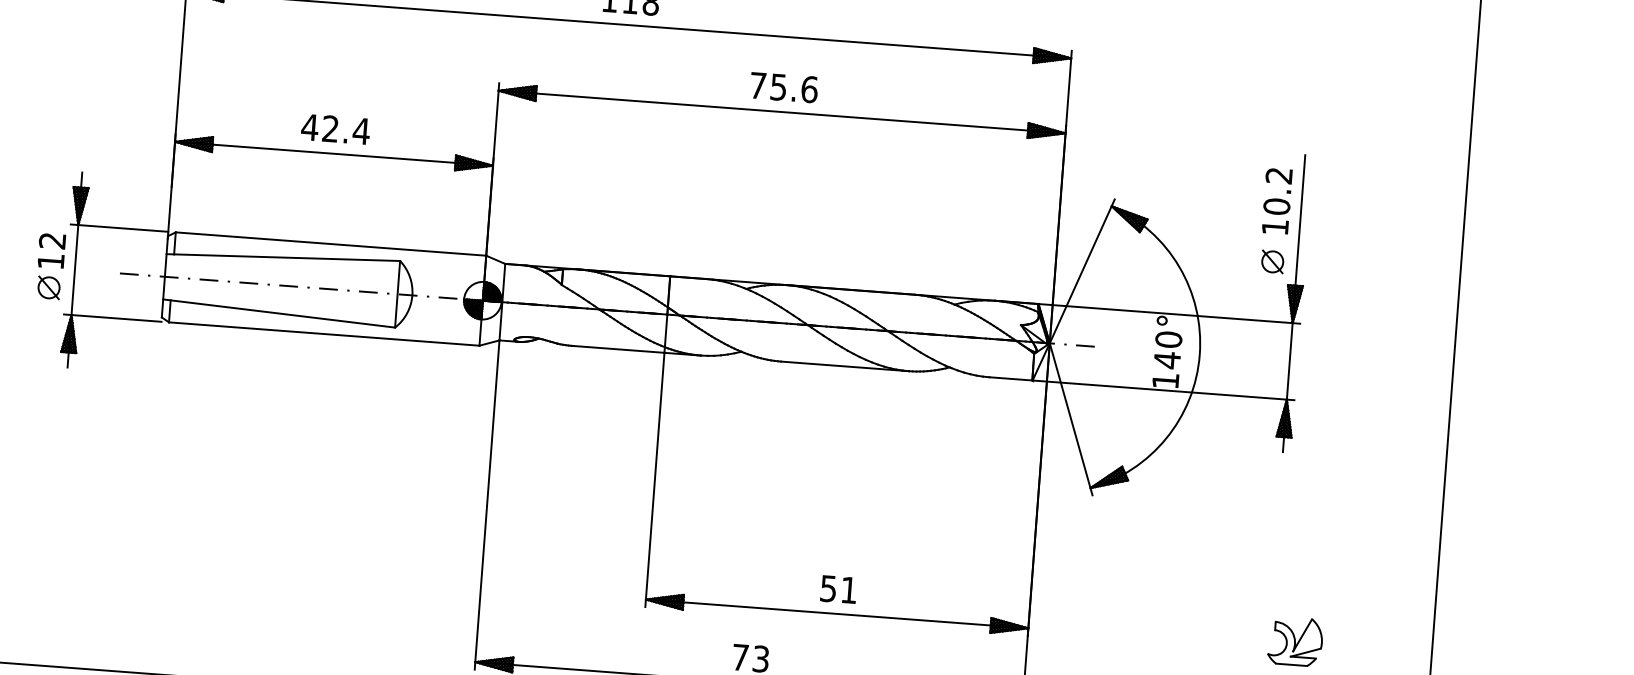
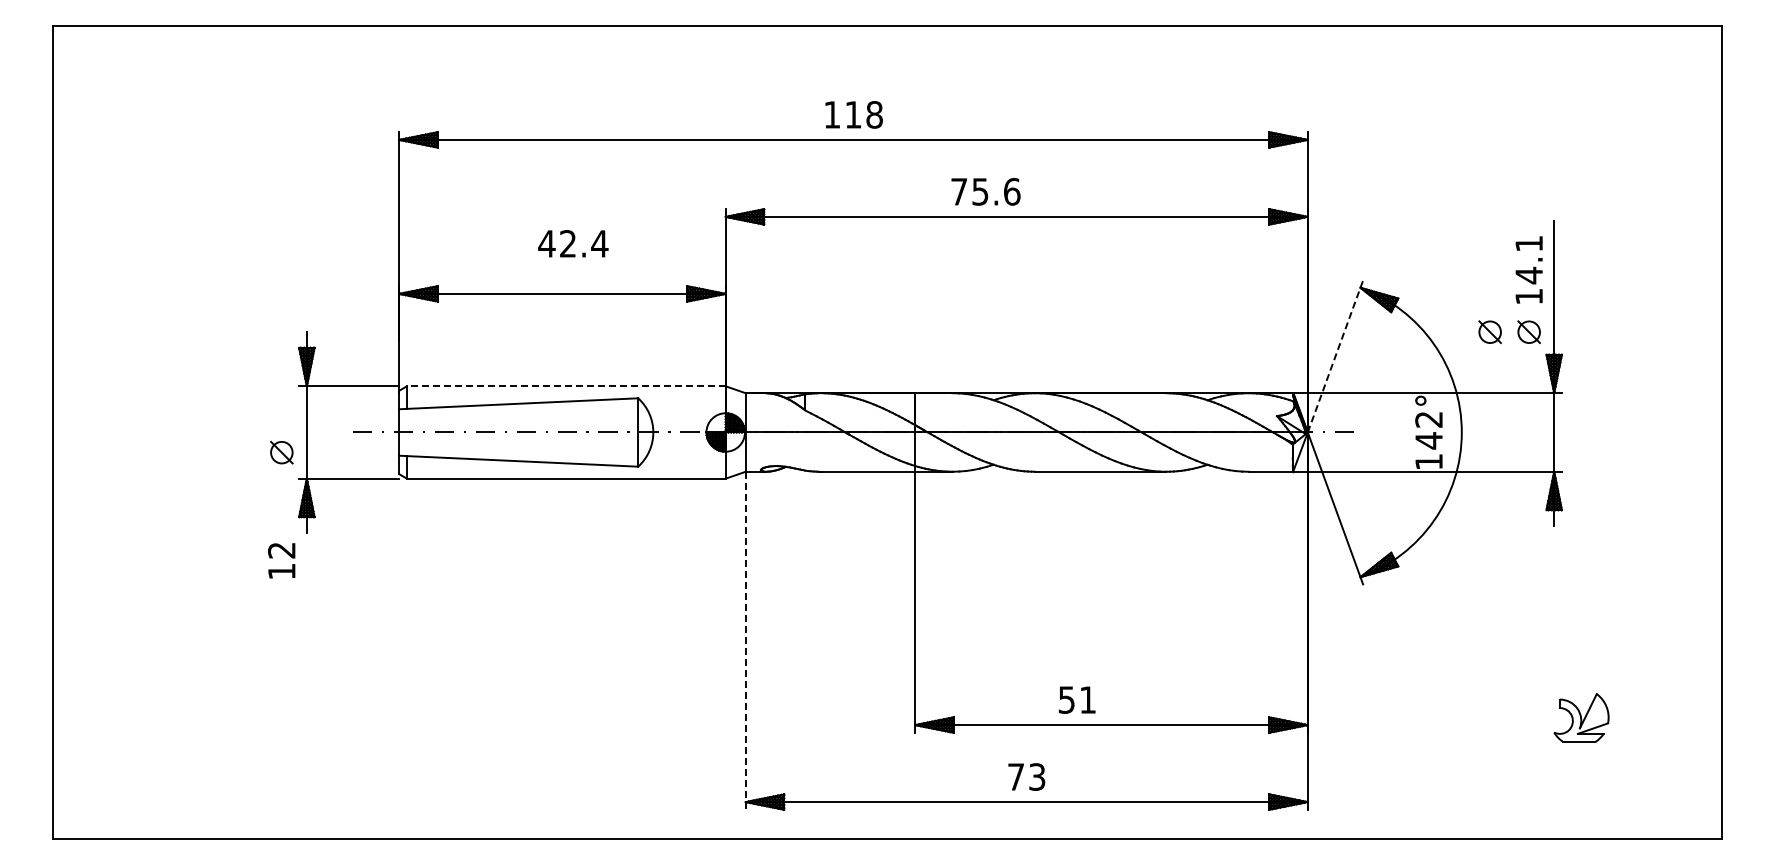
text: (783, 87) -> (985, 191), moved
text: (335, 129) -> (573, 243), moved
text: (1278, 192) -> (1529, 260), 10.2 -> 14.1
line: (330, 244) -> (565, 386), solid -> dashed
text: (51, 250) -> (281, 560), moved
part: (1234, 258) -> (1489, 331), added
line: (1082, 271) -> (1335, 356), solid -> dashed
text: (1168, 339) -> (1428, 419), 140° -> 142°
line: (486, 505) -> (745, 641), solid -> dashed
text: (839, 589) -> (1077, 699), moved

